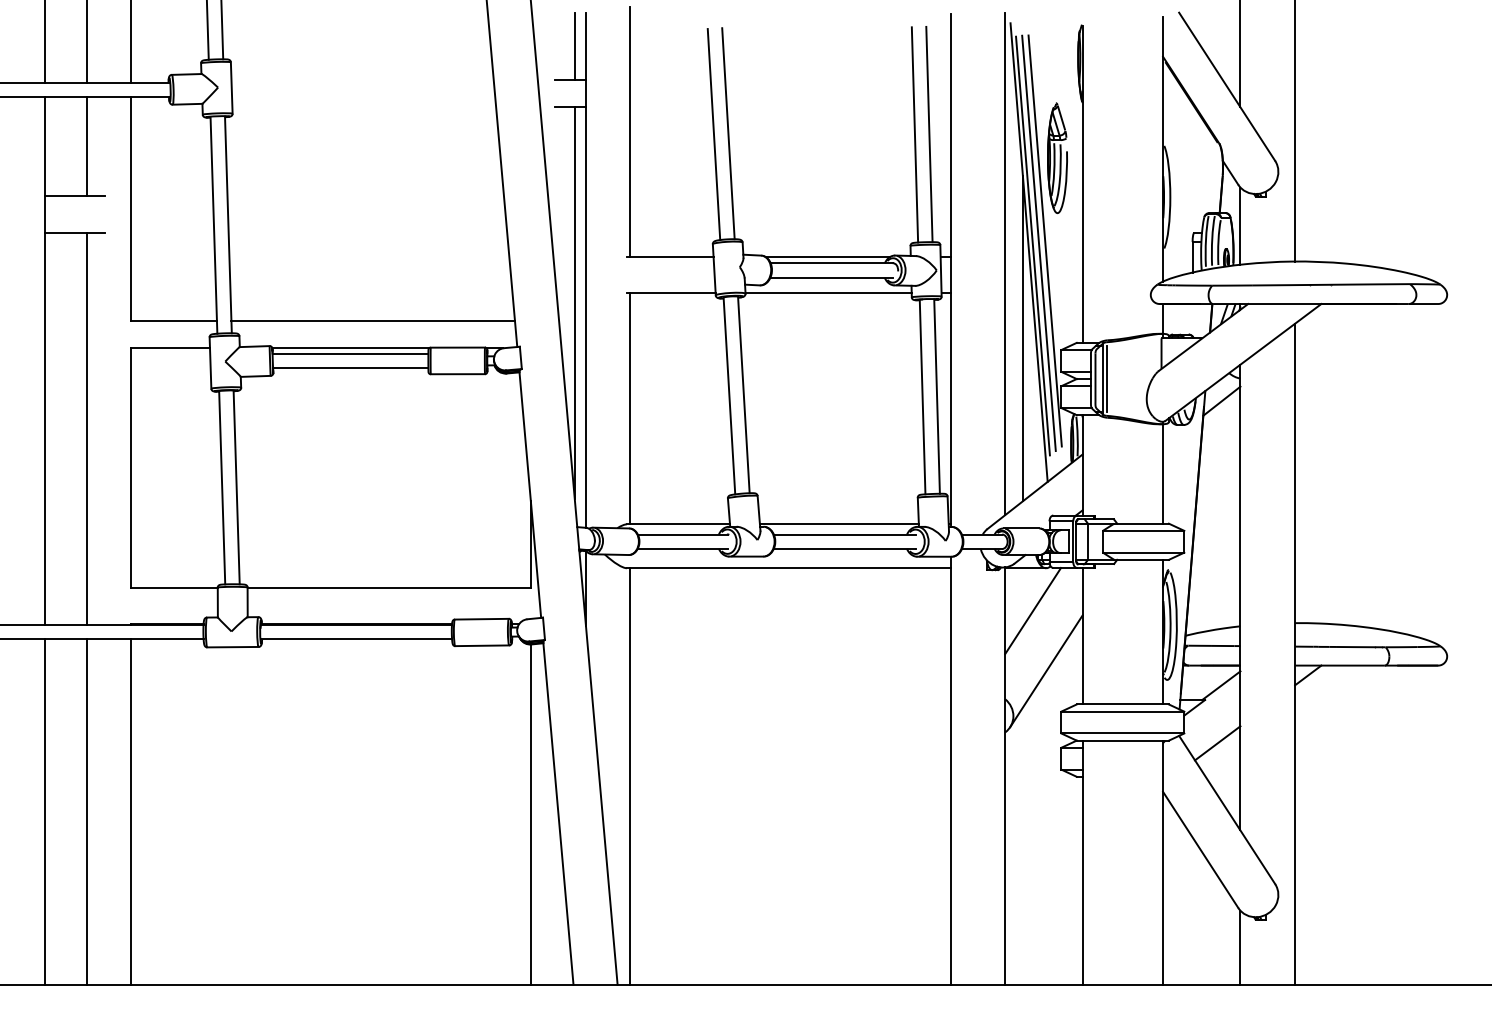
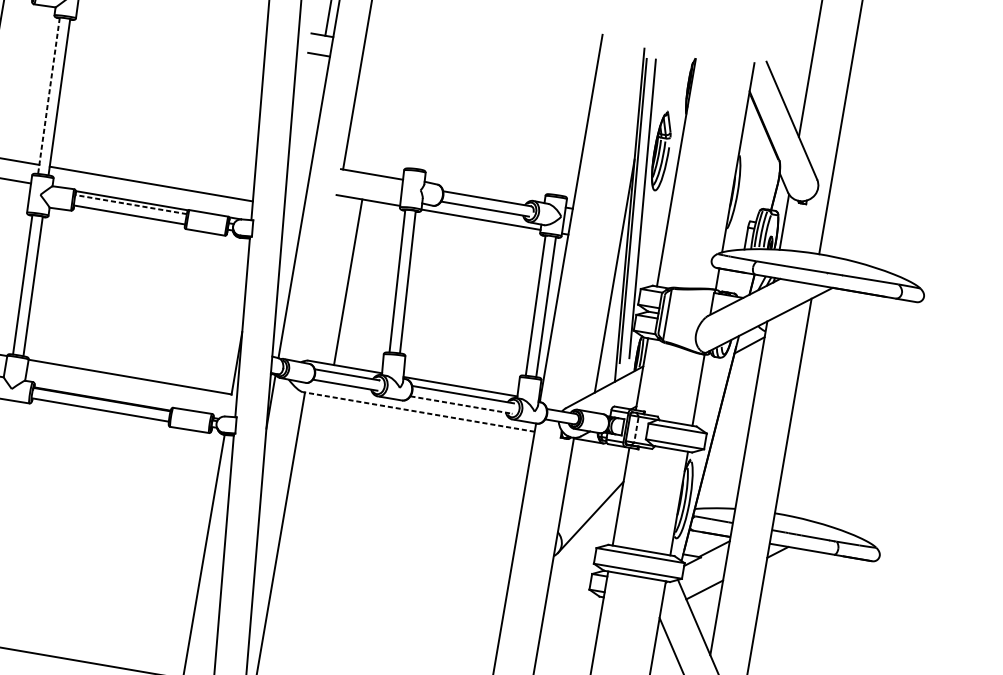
line: (728, 133) -> (428, 93), removed
line: (713, 134) -> (418, 91), removed
line: (914, 134) -> (562, 116), removed
line: (929, 134) -> (572, 118), removed
line: (213, 225) -> (48, 95), solid -> dashed
line: (1038, 242) -> (637, 209), removed
line: (827, 257) -> (484, 194), removed
line: (1005, 263) -> (611, 220), removed
line: (574, 302) -> (297, 195), removed
line: (350, 353) -> (131, 204), solid -> dashed
line: (1106, 378) -> (669, 314), removed
line: (629, 408) -> (347, 282), moved
line: (1087, 542) -> (636, 430), solid -> dashed
line: (845, 549) -> (461, 405), solid -> dashed
line: (788, 568) -> (418, 412), solid -> dashed
line: (1033, 610) -> (589, 472), removed

